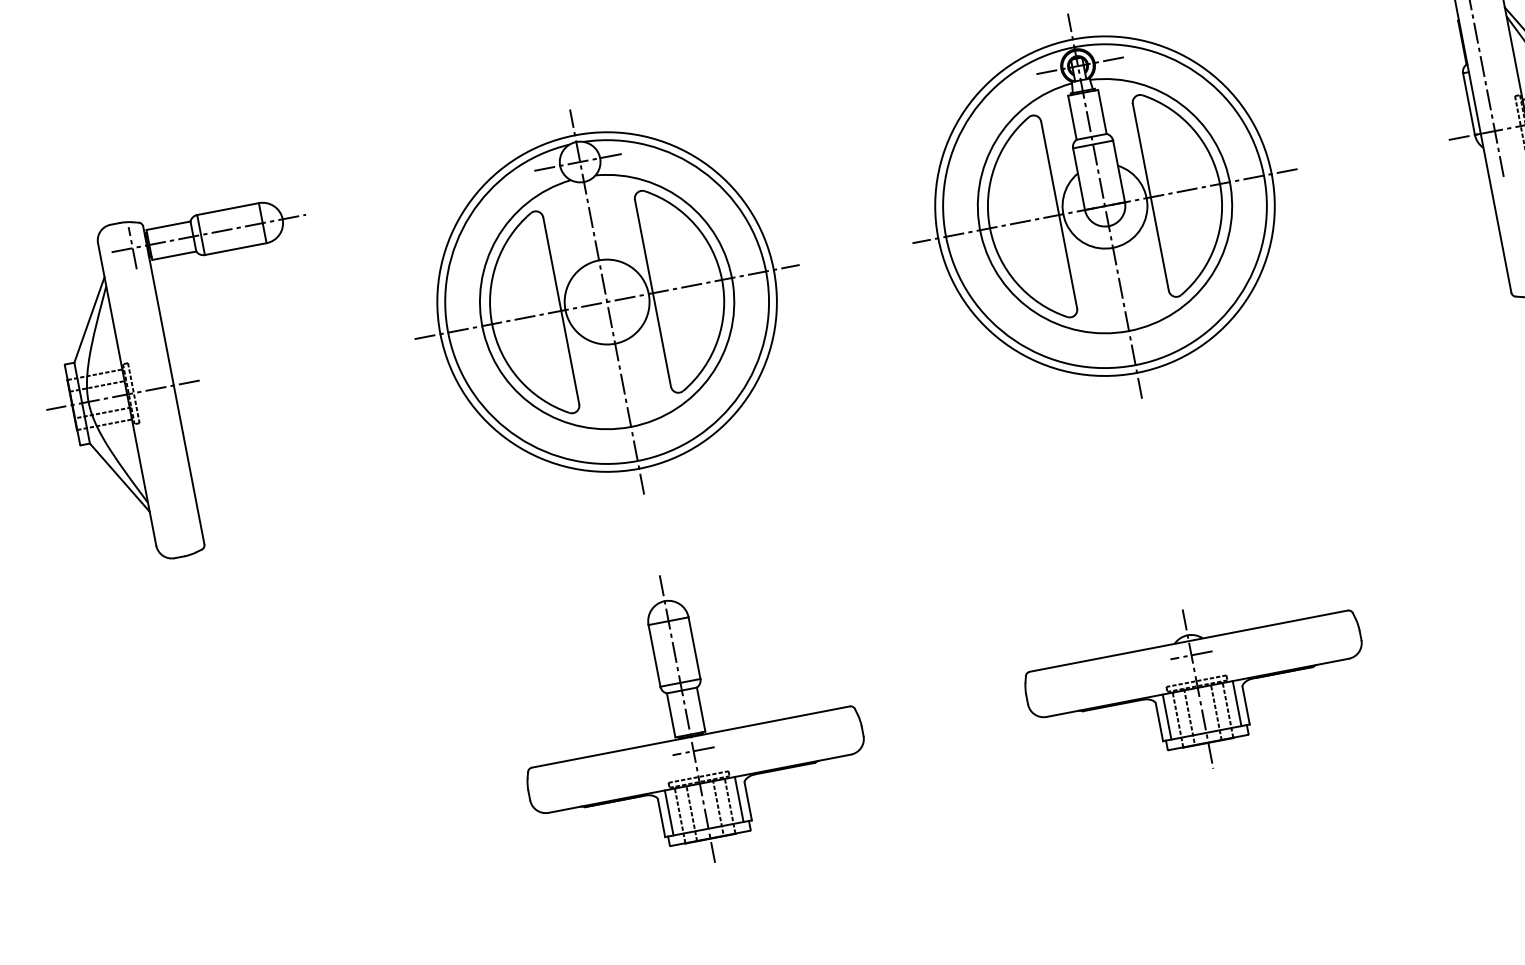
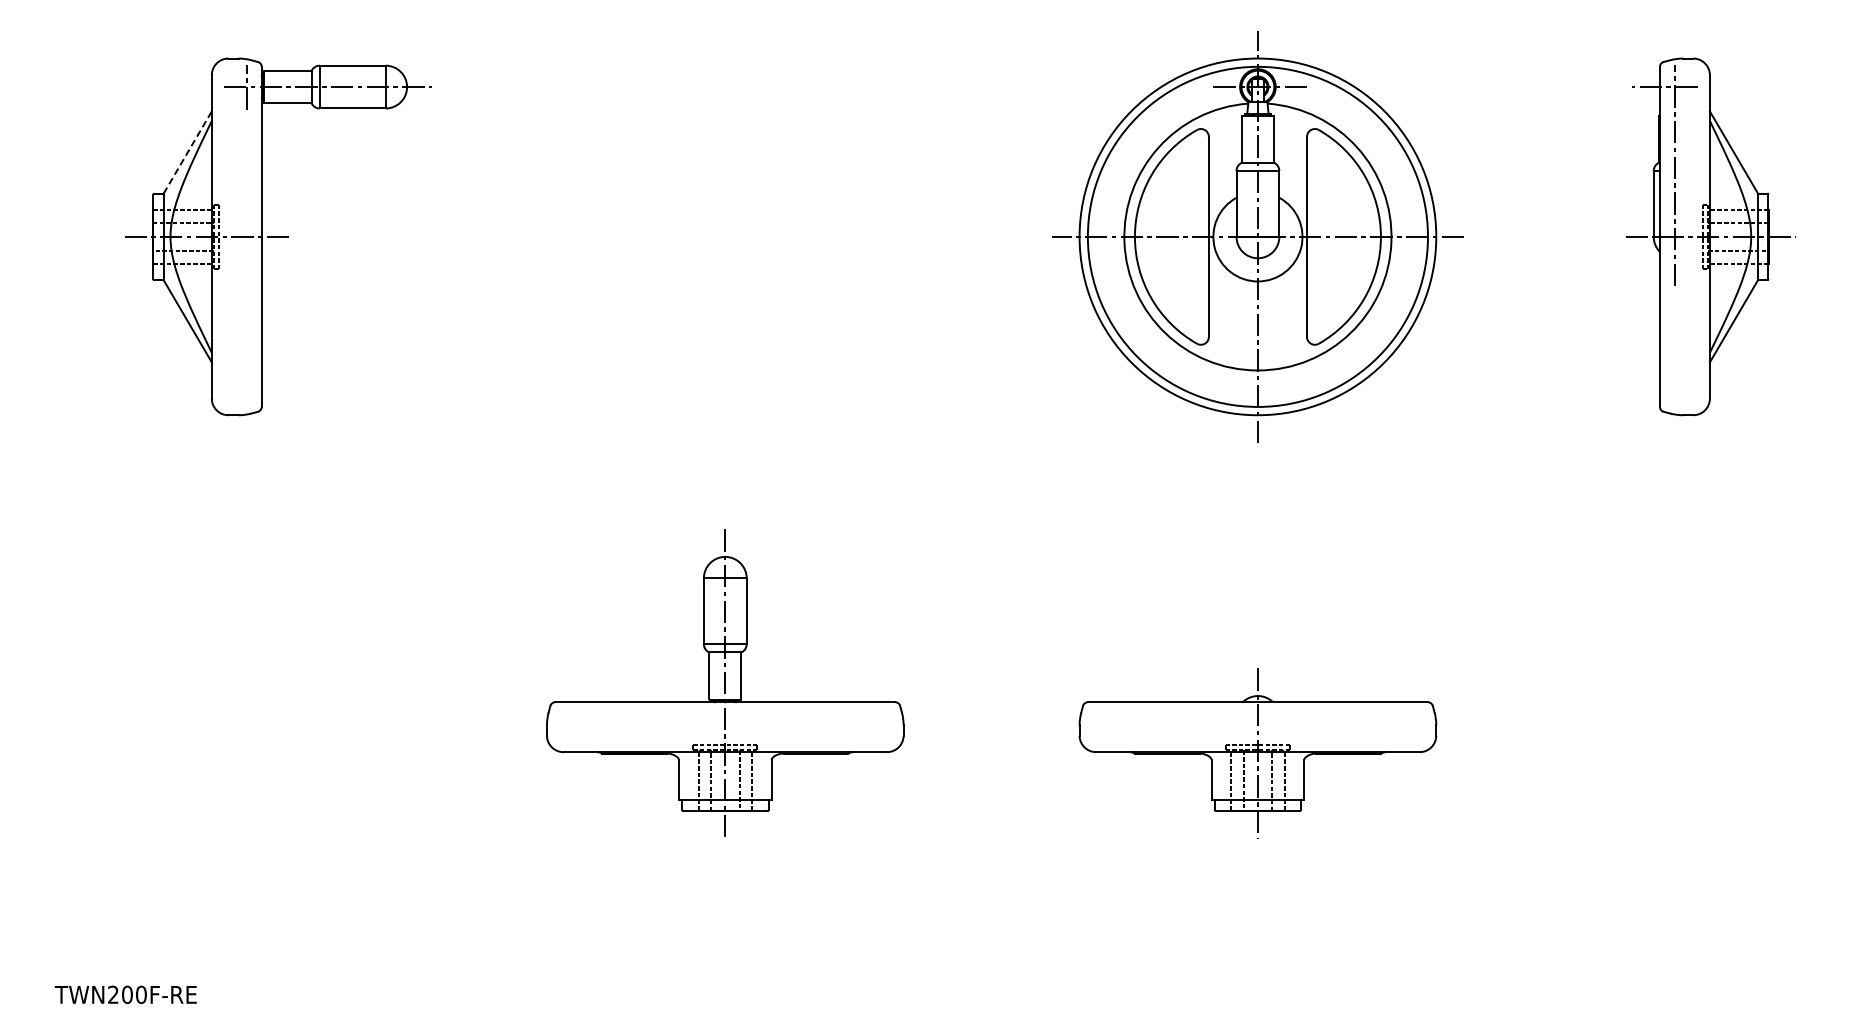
part: (606, 301) -> (724, 236), removed
line: (89, 319) -> (187, 152), solid -> dashed
line: (1191, 655) -> (1257, 717), removed
line: (1237, 703) -> (1295, 776), removed
line: (1167, 717) -> (1220, 776), removed
line: (692, 751) -> (724, 717), removed
line: (739, 799) -> (762, 776), removed
line: (668, 813) -> (687, 776), removed

